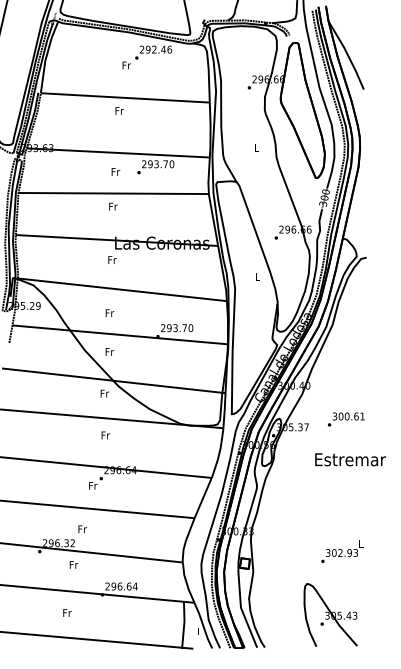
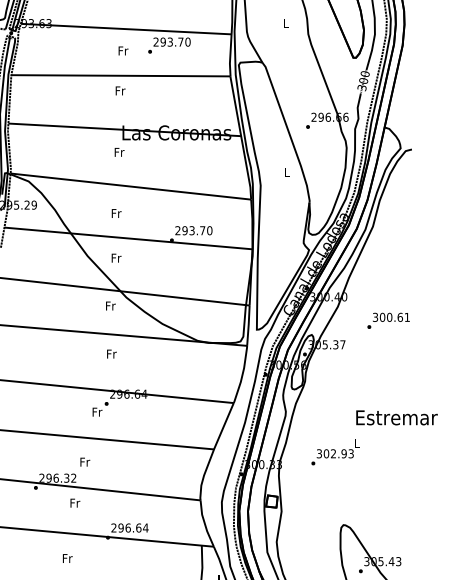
text: (346, 419) -> (388, 320), moved
text: (350, 459) -> (396, 417), moved
text: (342, 551) -> (335, 452), moved

